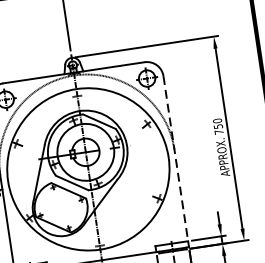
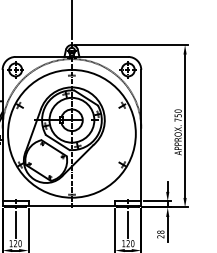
line: (176, 162) -> (141, 138), dashed -> solid

